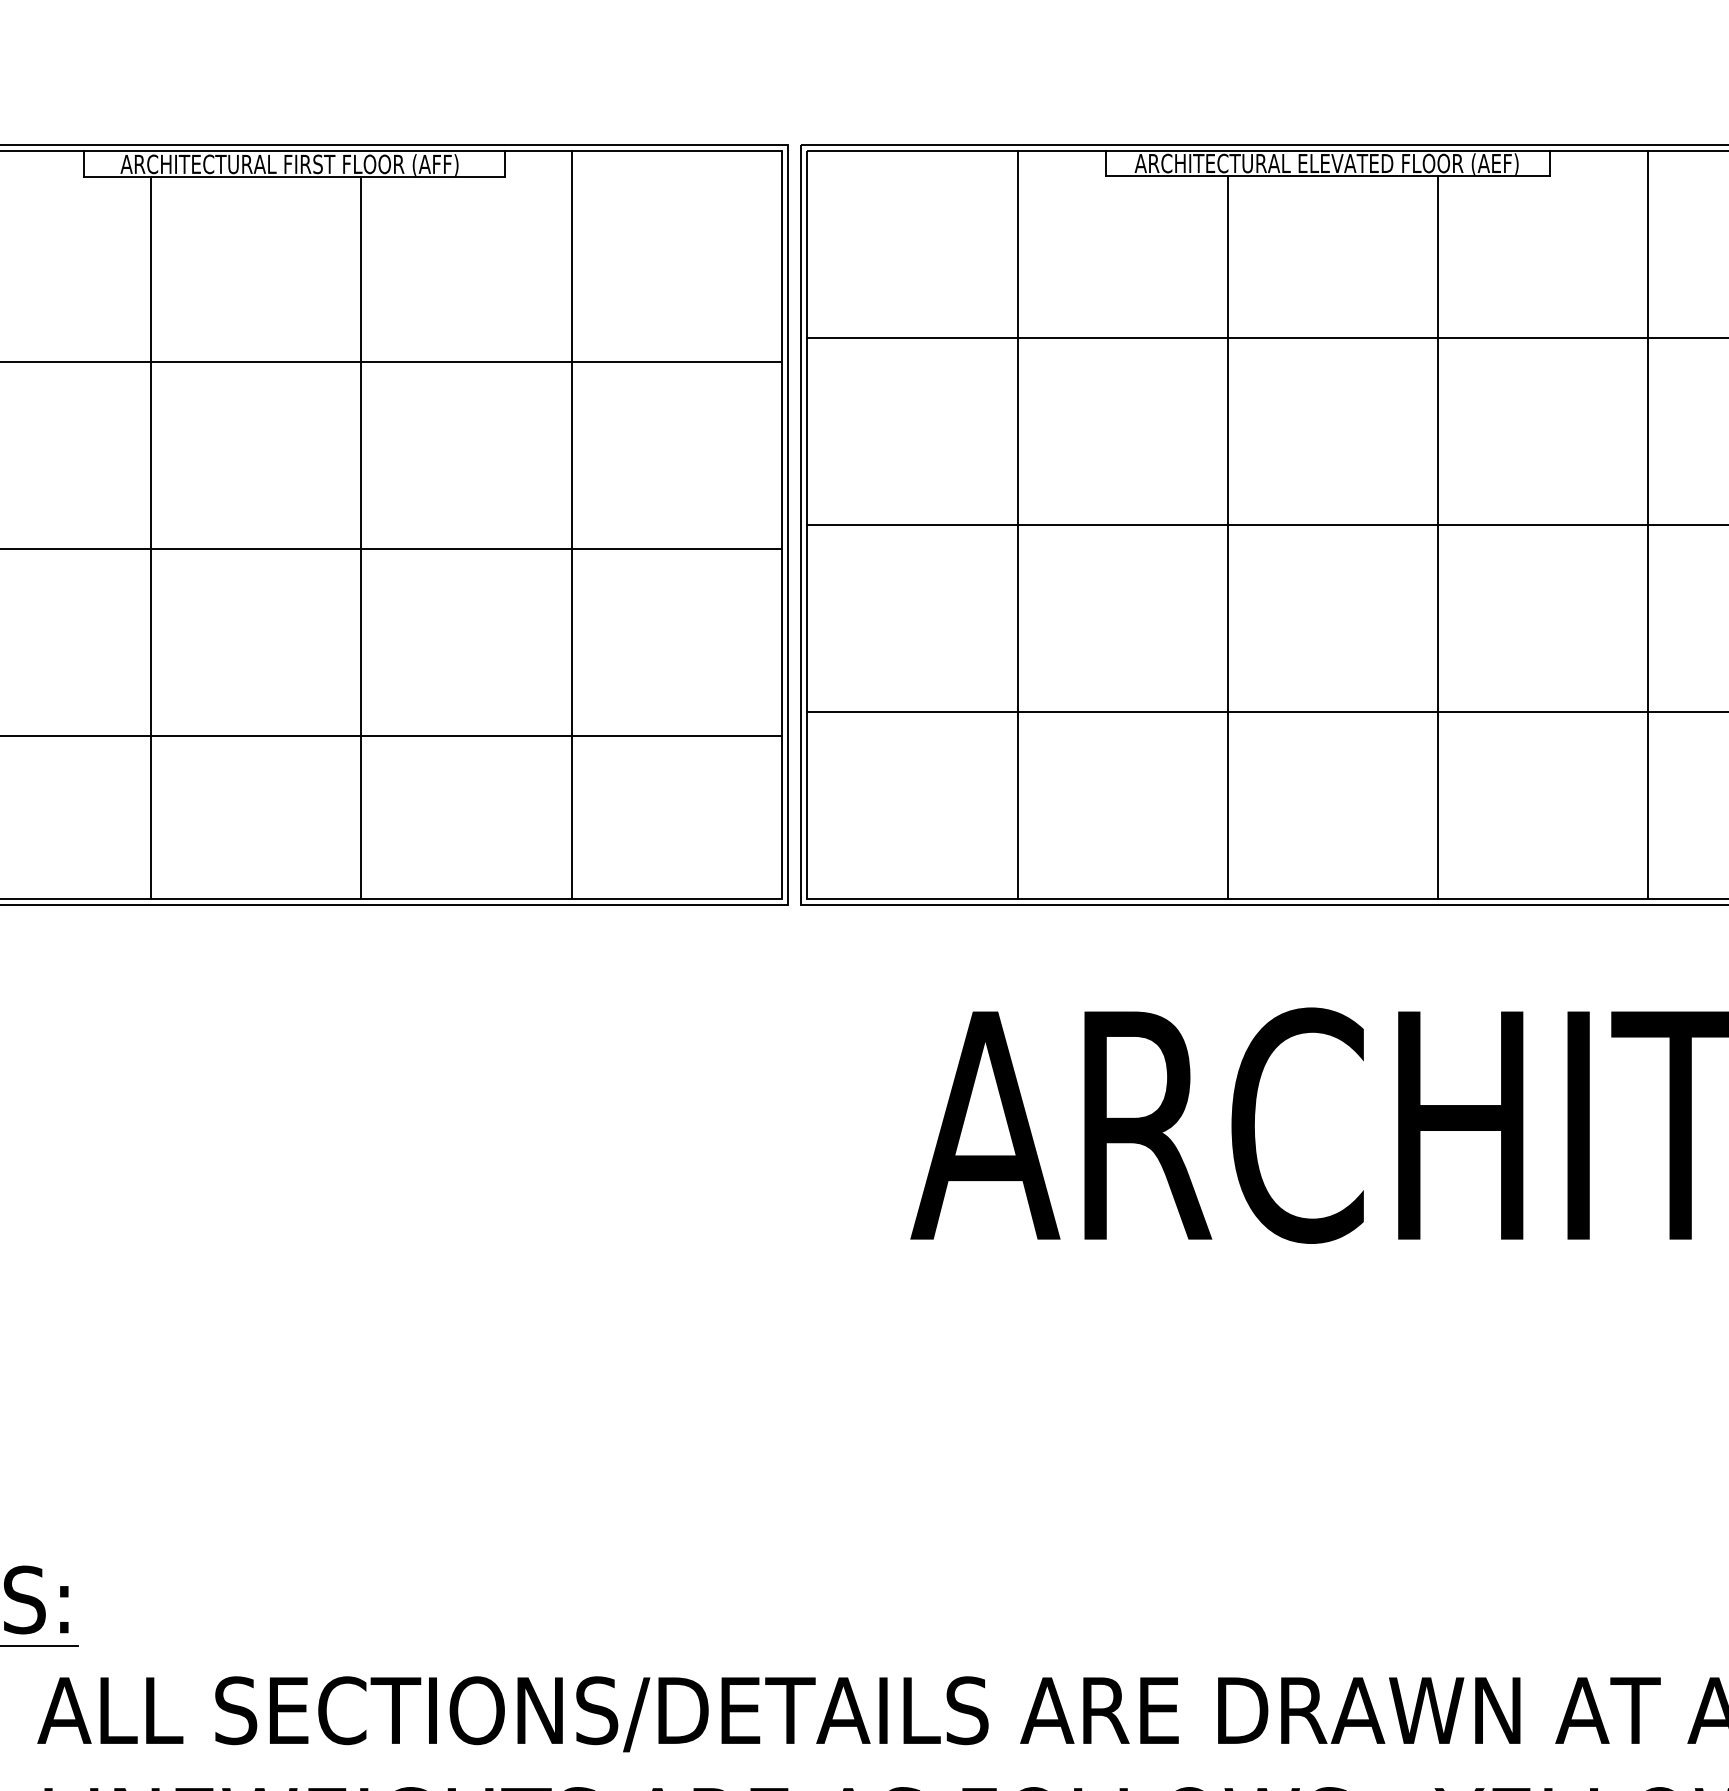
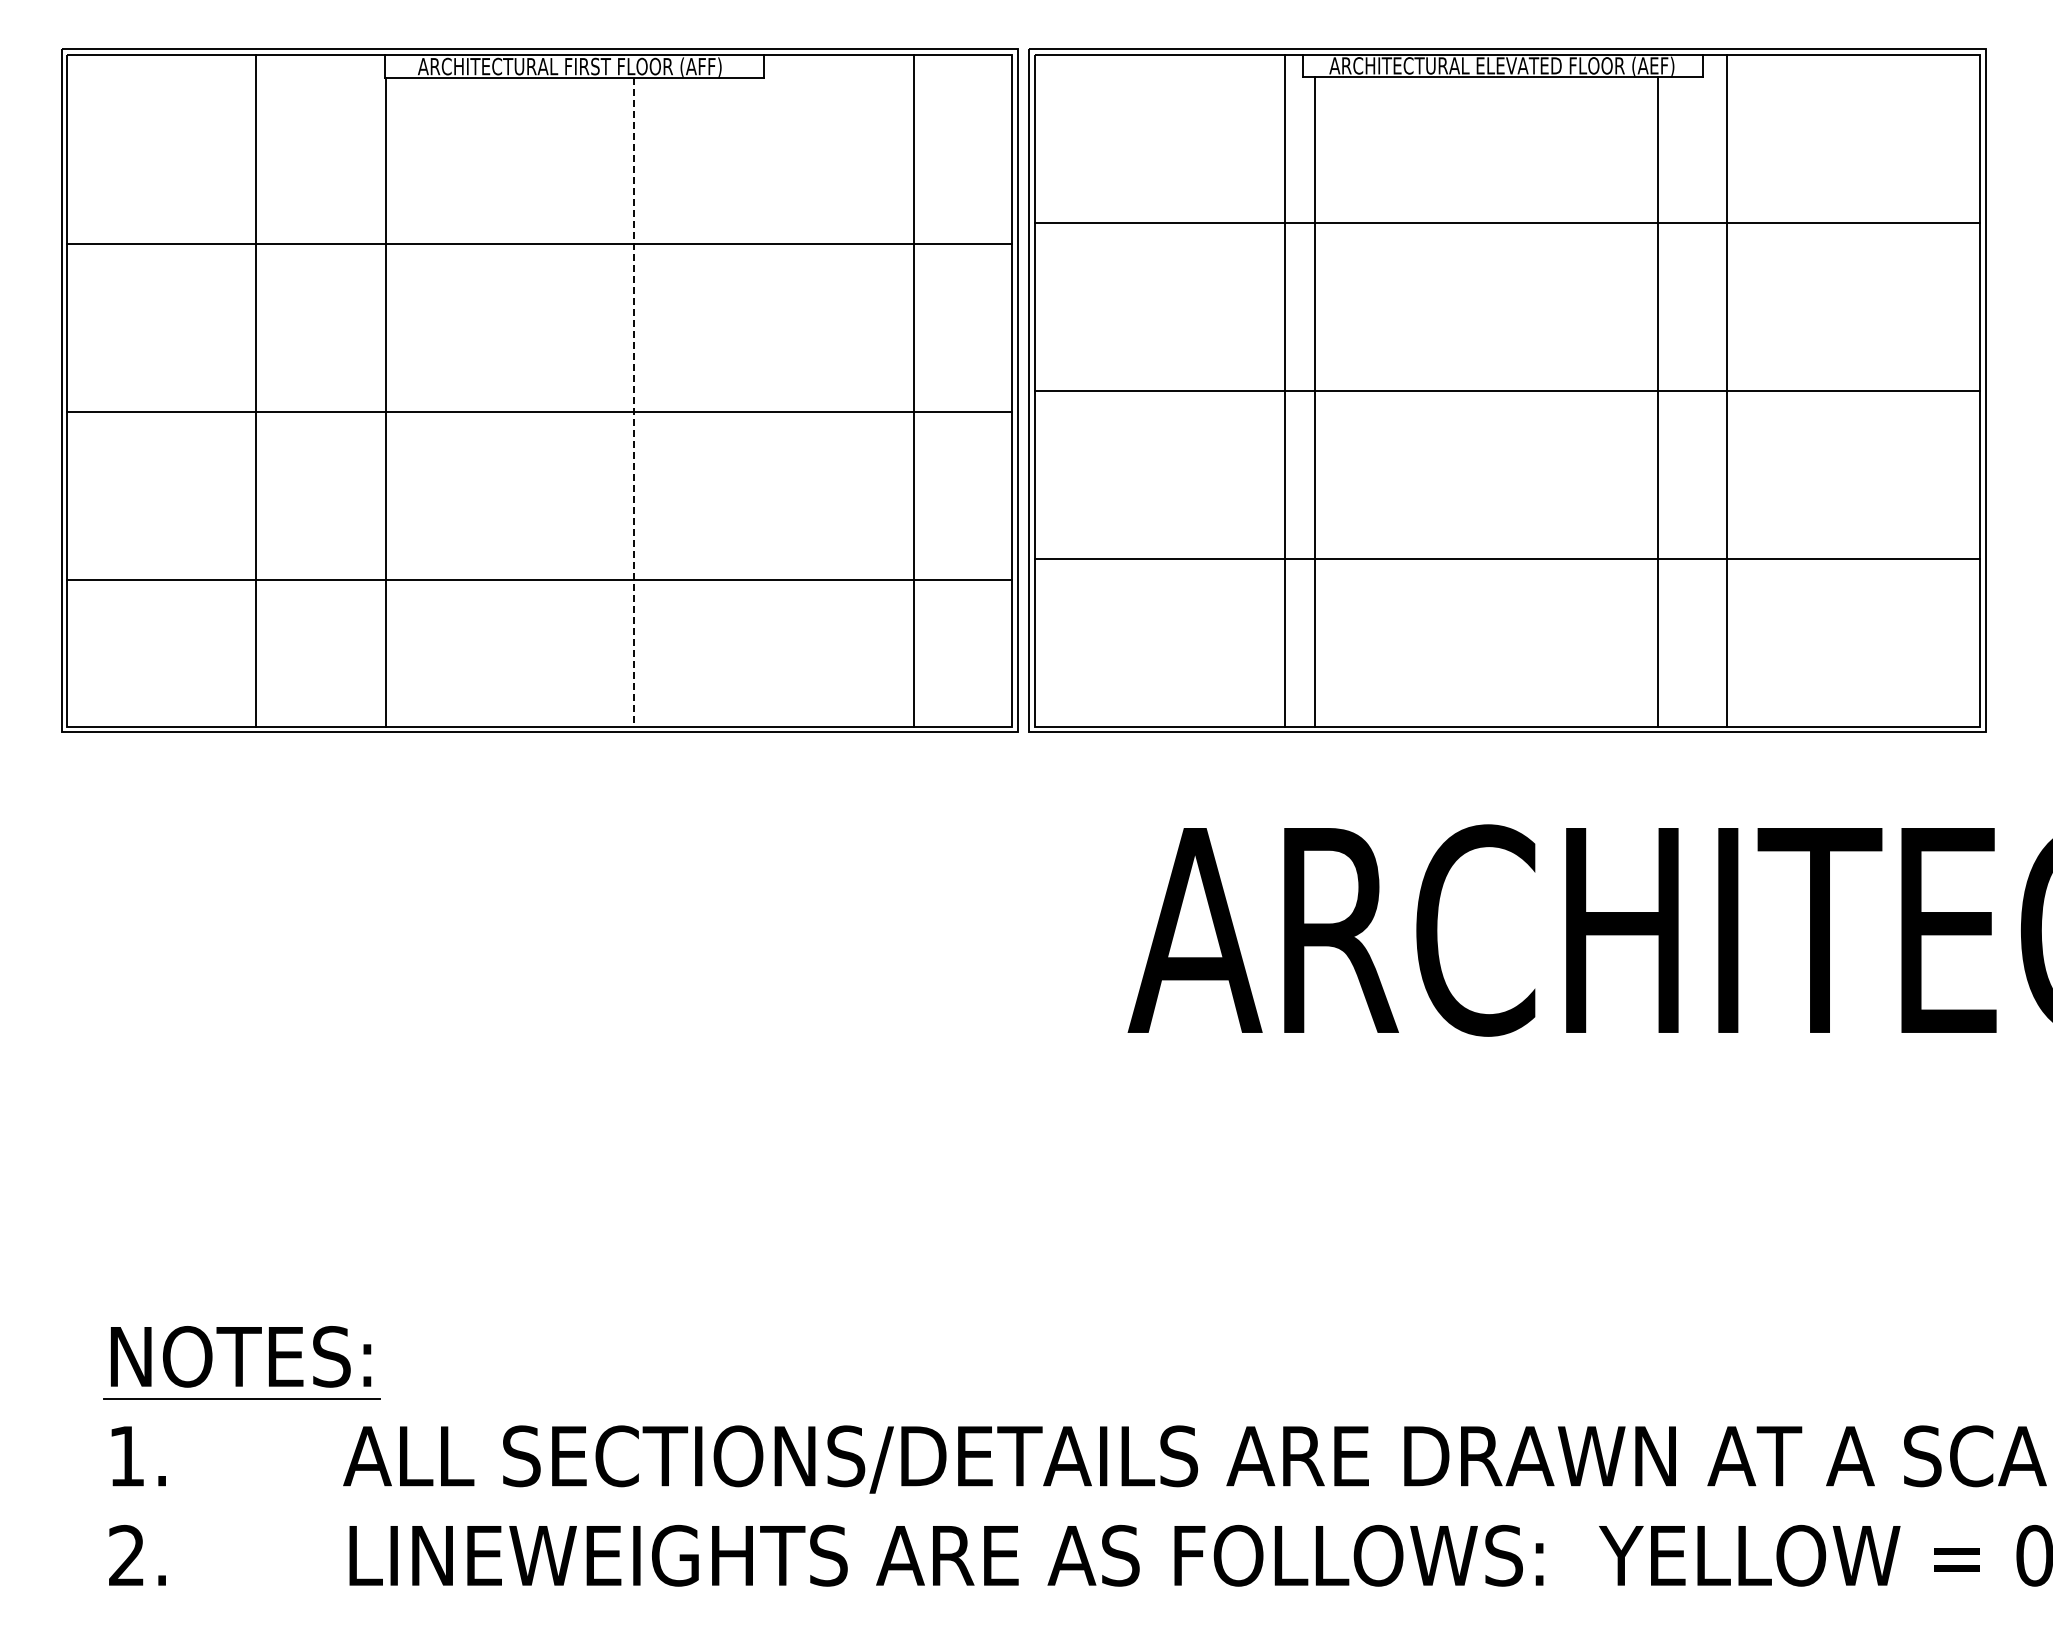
line: (571, 524) -> (914, 390), moved
line: (1018, 524) -> (1285, 390), moved
line: (1648, 524) -> (1727, 390), moved
line: (1228, 536) -> (1315, 401), moved
line: (1438, 536) -> (1658, 401), moved
line: (151, 538) -> (386, 402), moved
line: (361, 539) -> (634, 403), solid -> dashed

